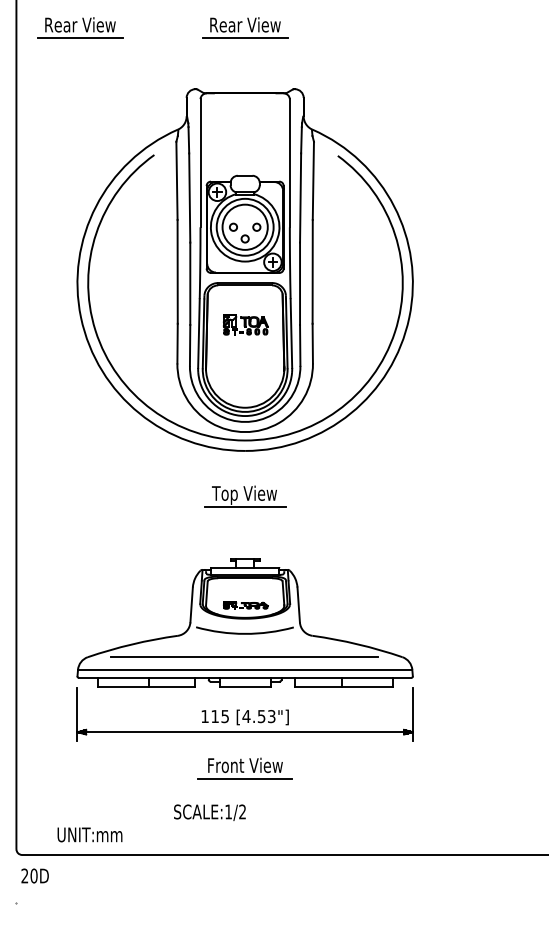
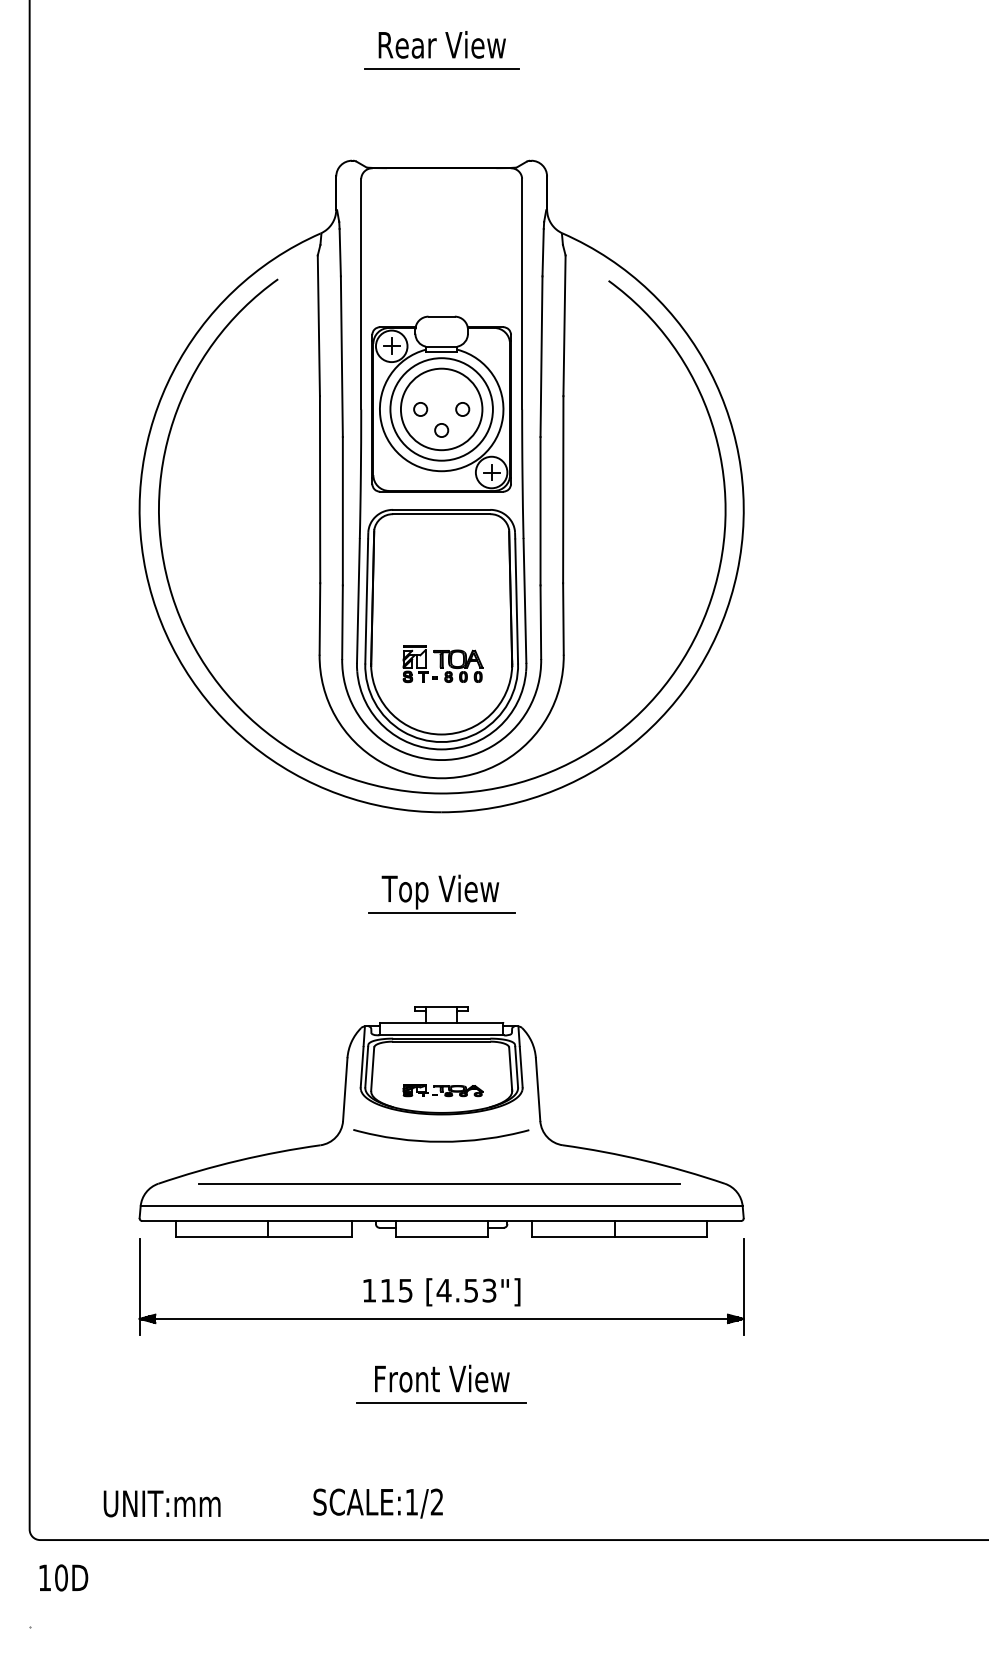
part: (80, 27) -> (145, 49), removed
part: (245, 324) -> (442, 663), moved
text: (209, 812) -> (377, 1503), moved
text: (24, 875) -> (44, 1576), 20D -> 10D

